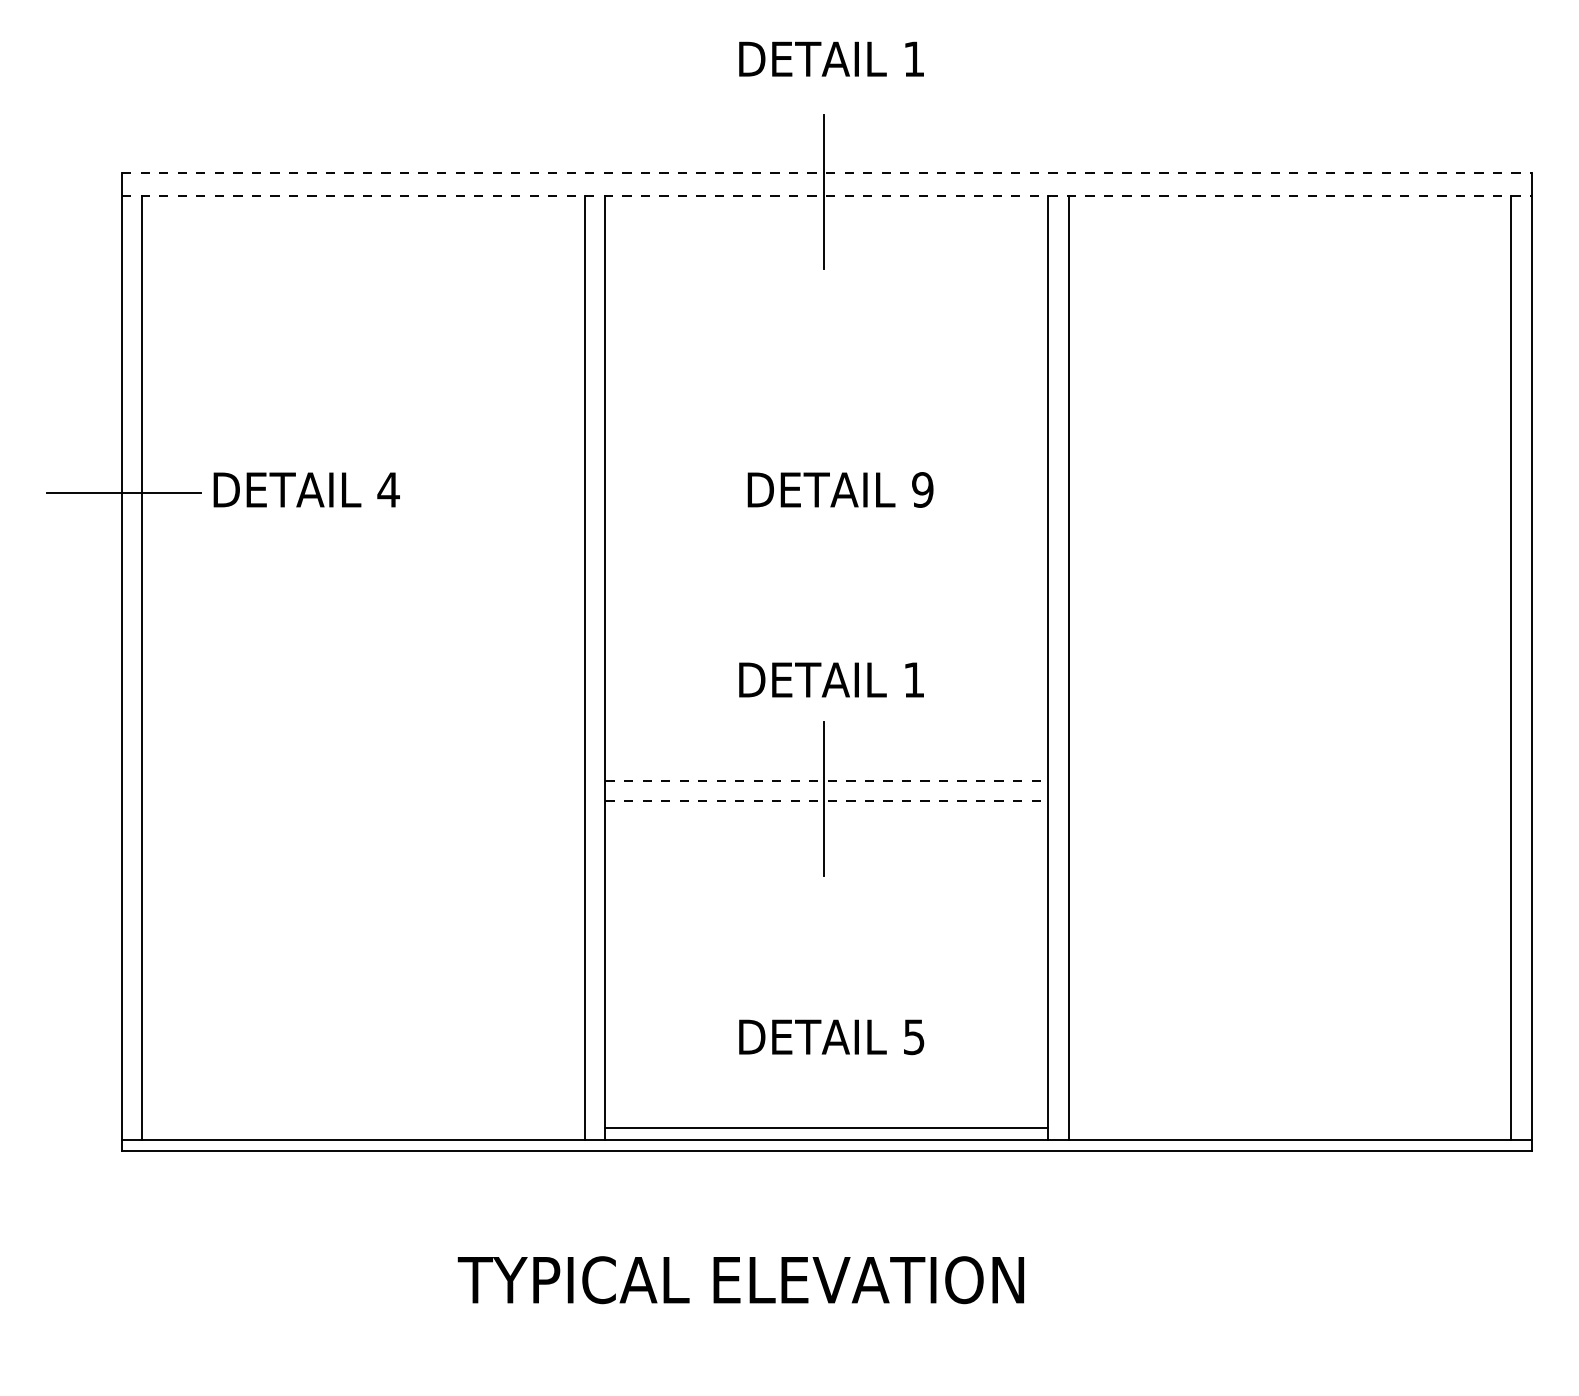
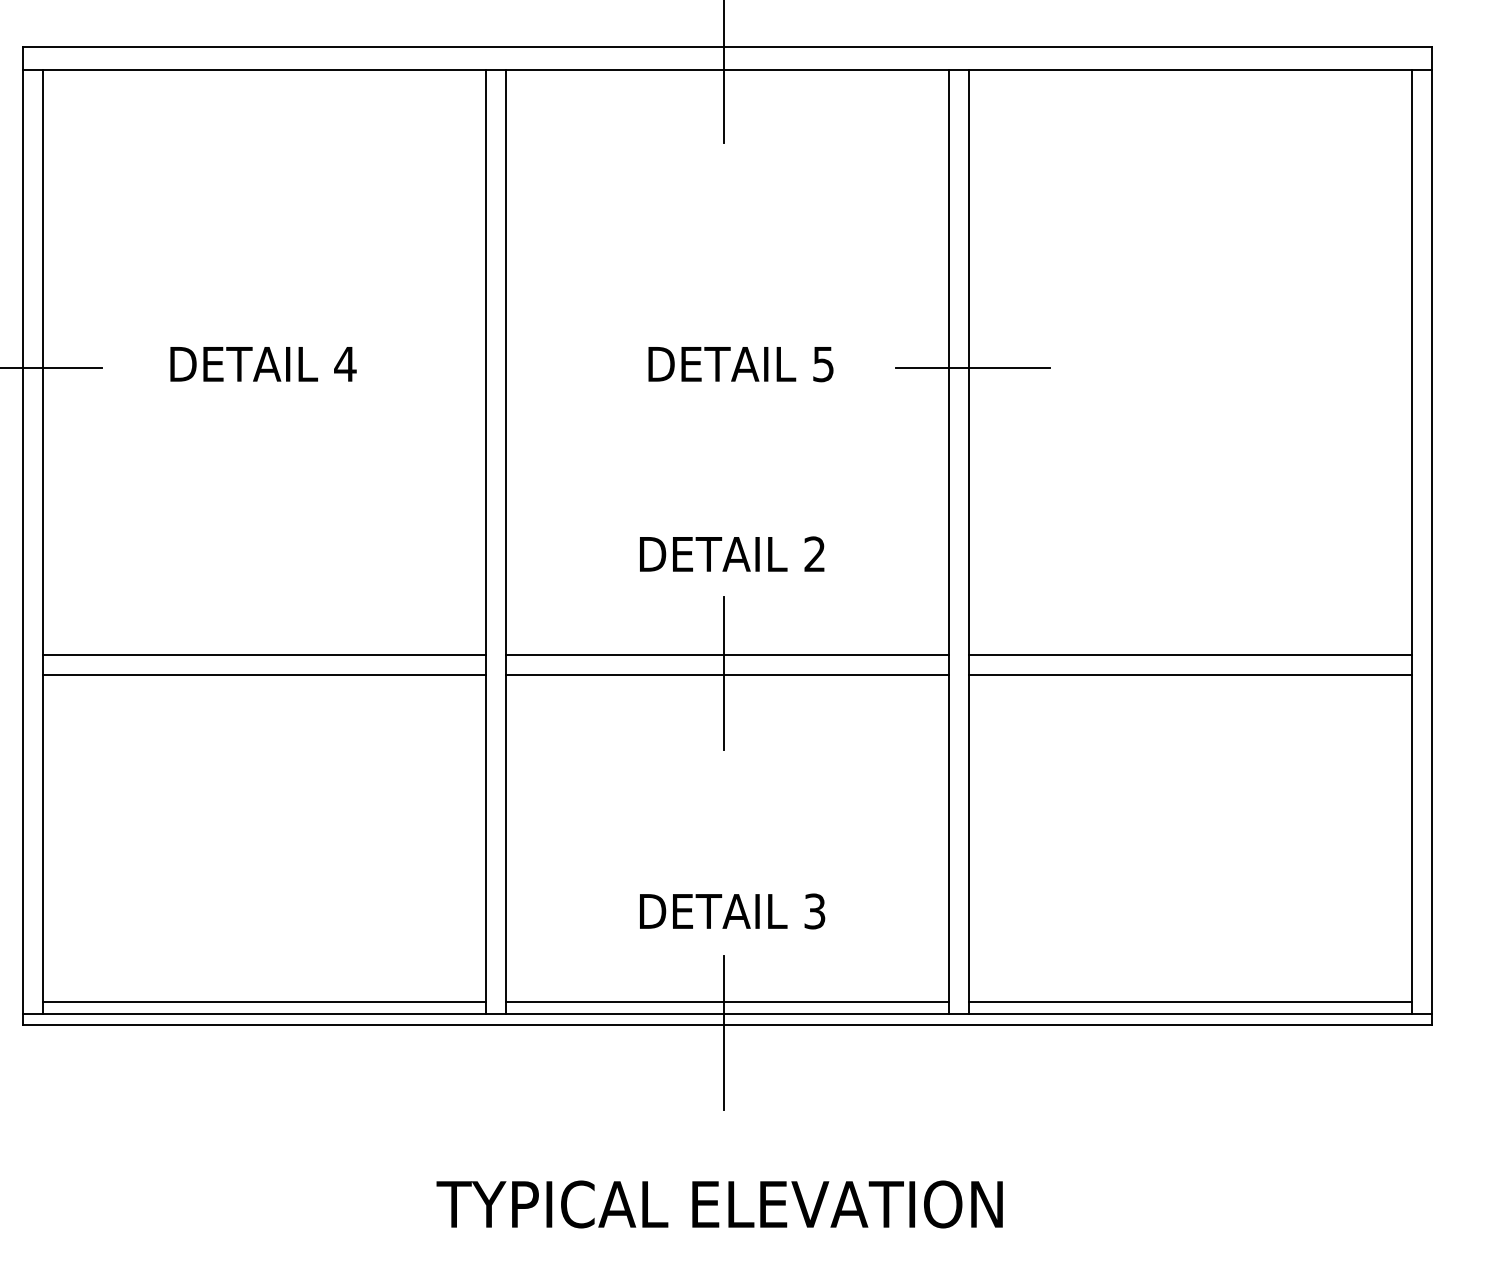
line: (826, 172) -> (727, 46), dashed -> solid
line: (826, 196) -> (727, 70), dashed -> solid
text: (306, 489) -> (263, 363), moved
text: (922, 489) -> (823, 363), 9 -> 5
line: (1072, 493) -> (973, 367), added
text: (913, 679) -> (814, 553), 1 -> 2
line: (363, 780) -> (264, 654), added
line: (827, 780) -> (728, 654), dashed -> solid
line: (1289, 780) -> (1190, 654), added
line: (363, 800) -> (264, 674), added
line: (827, 800) -> (728, 674), dashed -> solid
line: (1289, 800) -> (1190, 674), added
text: (914, 1036) -> (815, 910), 5 -> 3
line: (363, 1127) -> (264, 1001), added
line: (1289, 1127) -> (1190, 1001), added
line: (823, 1158) -> (724, 1032), added
text: (740, 1280) -> (719, 1204), moved

